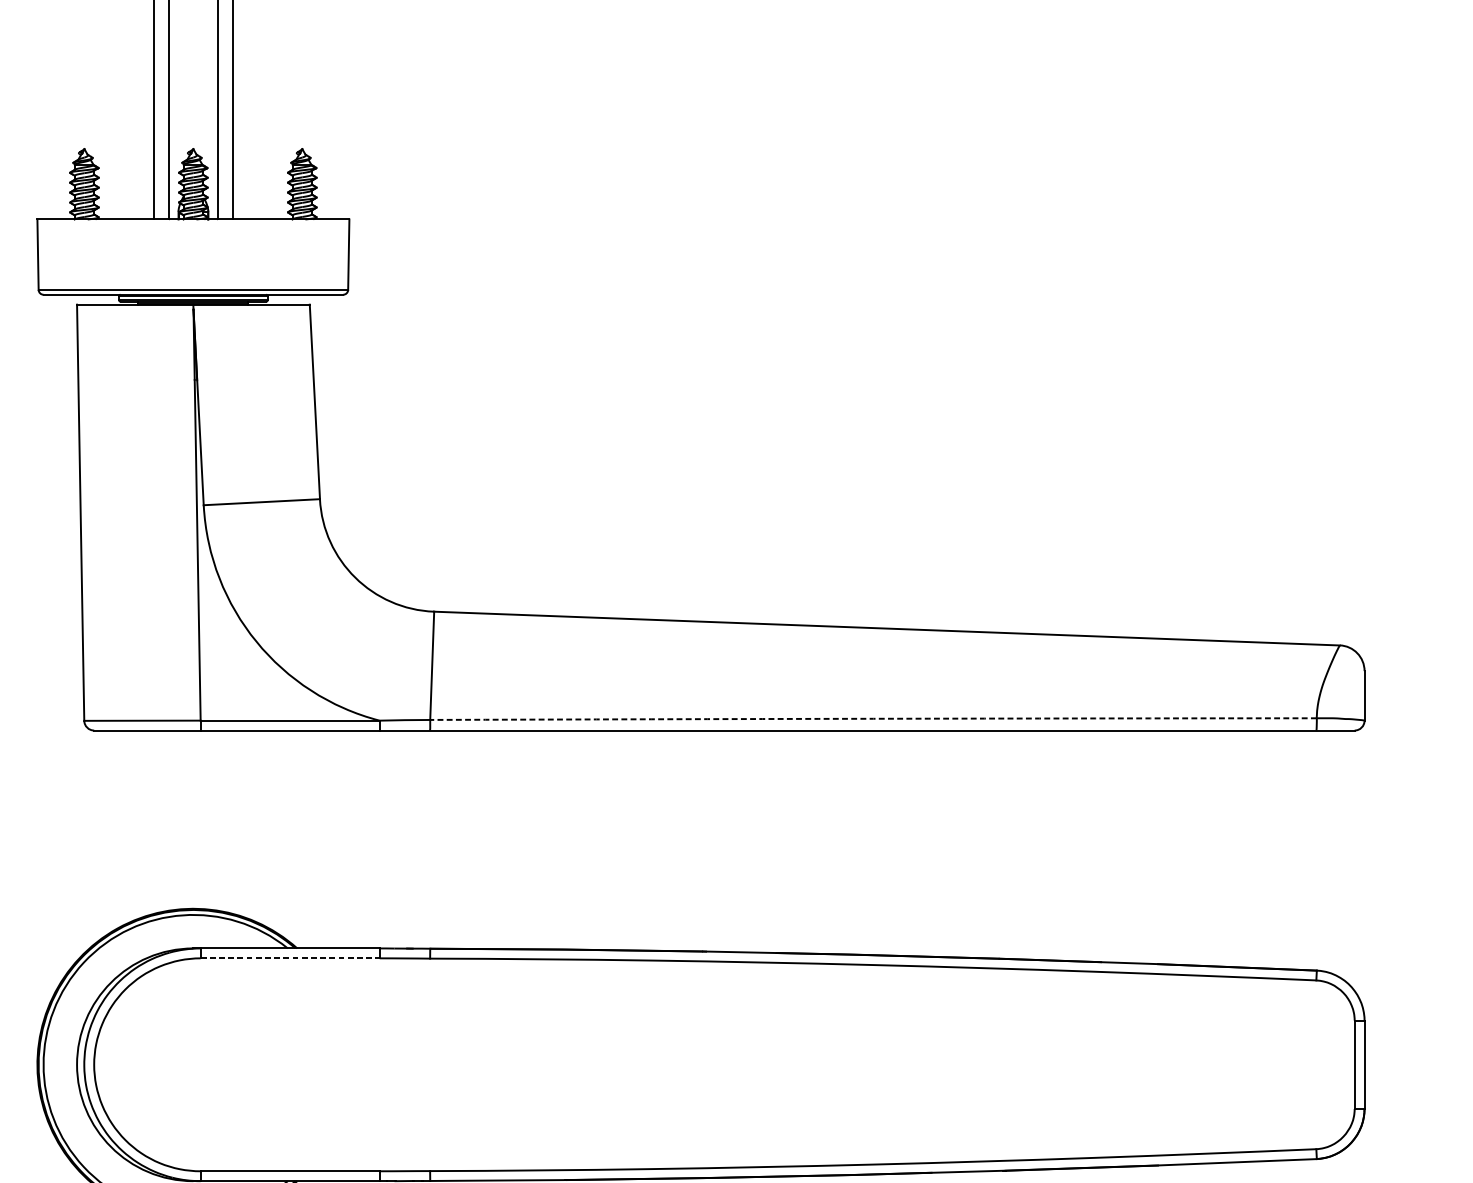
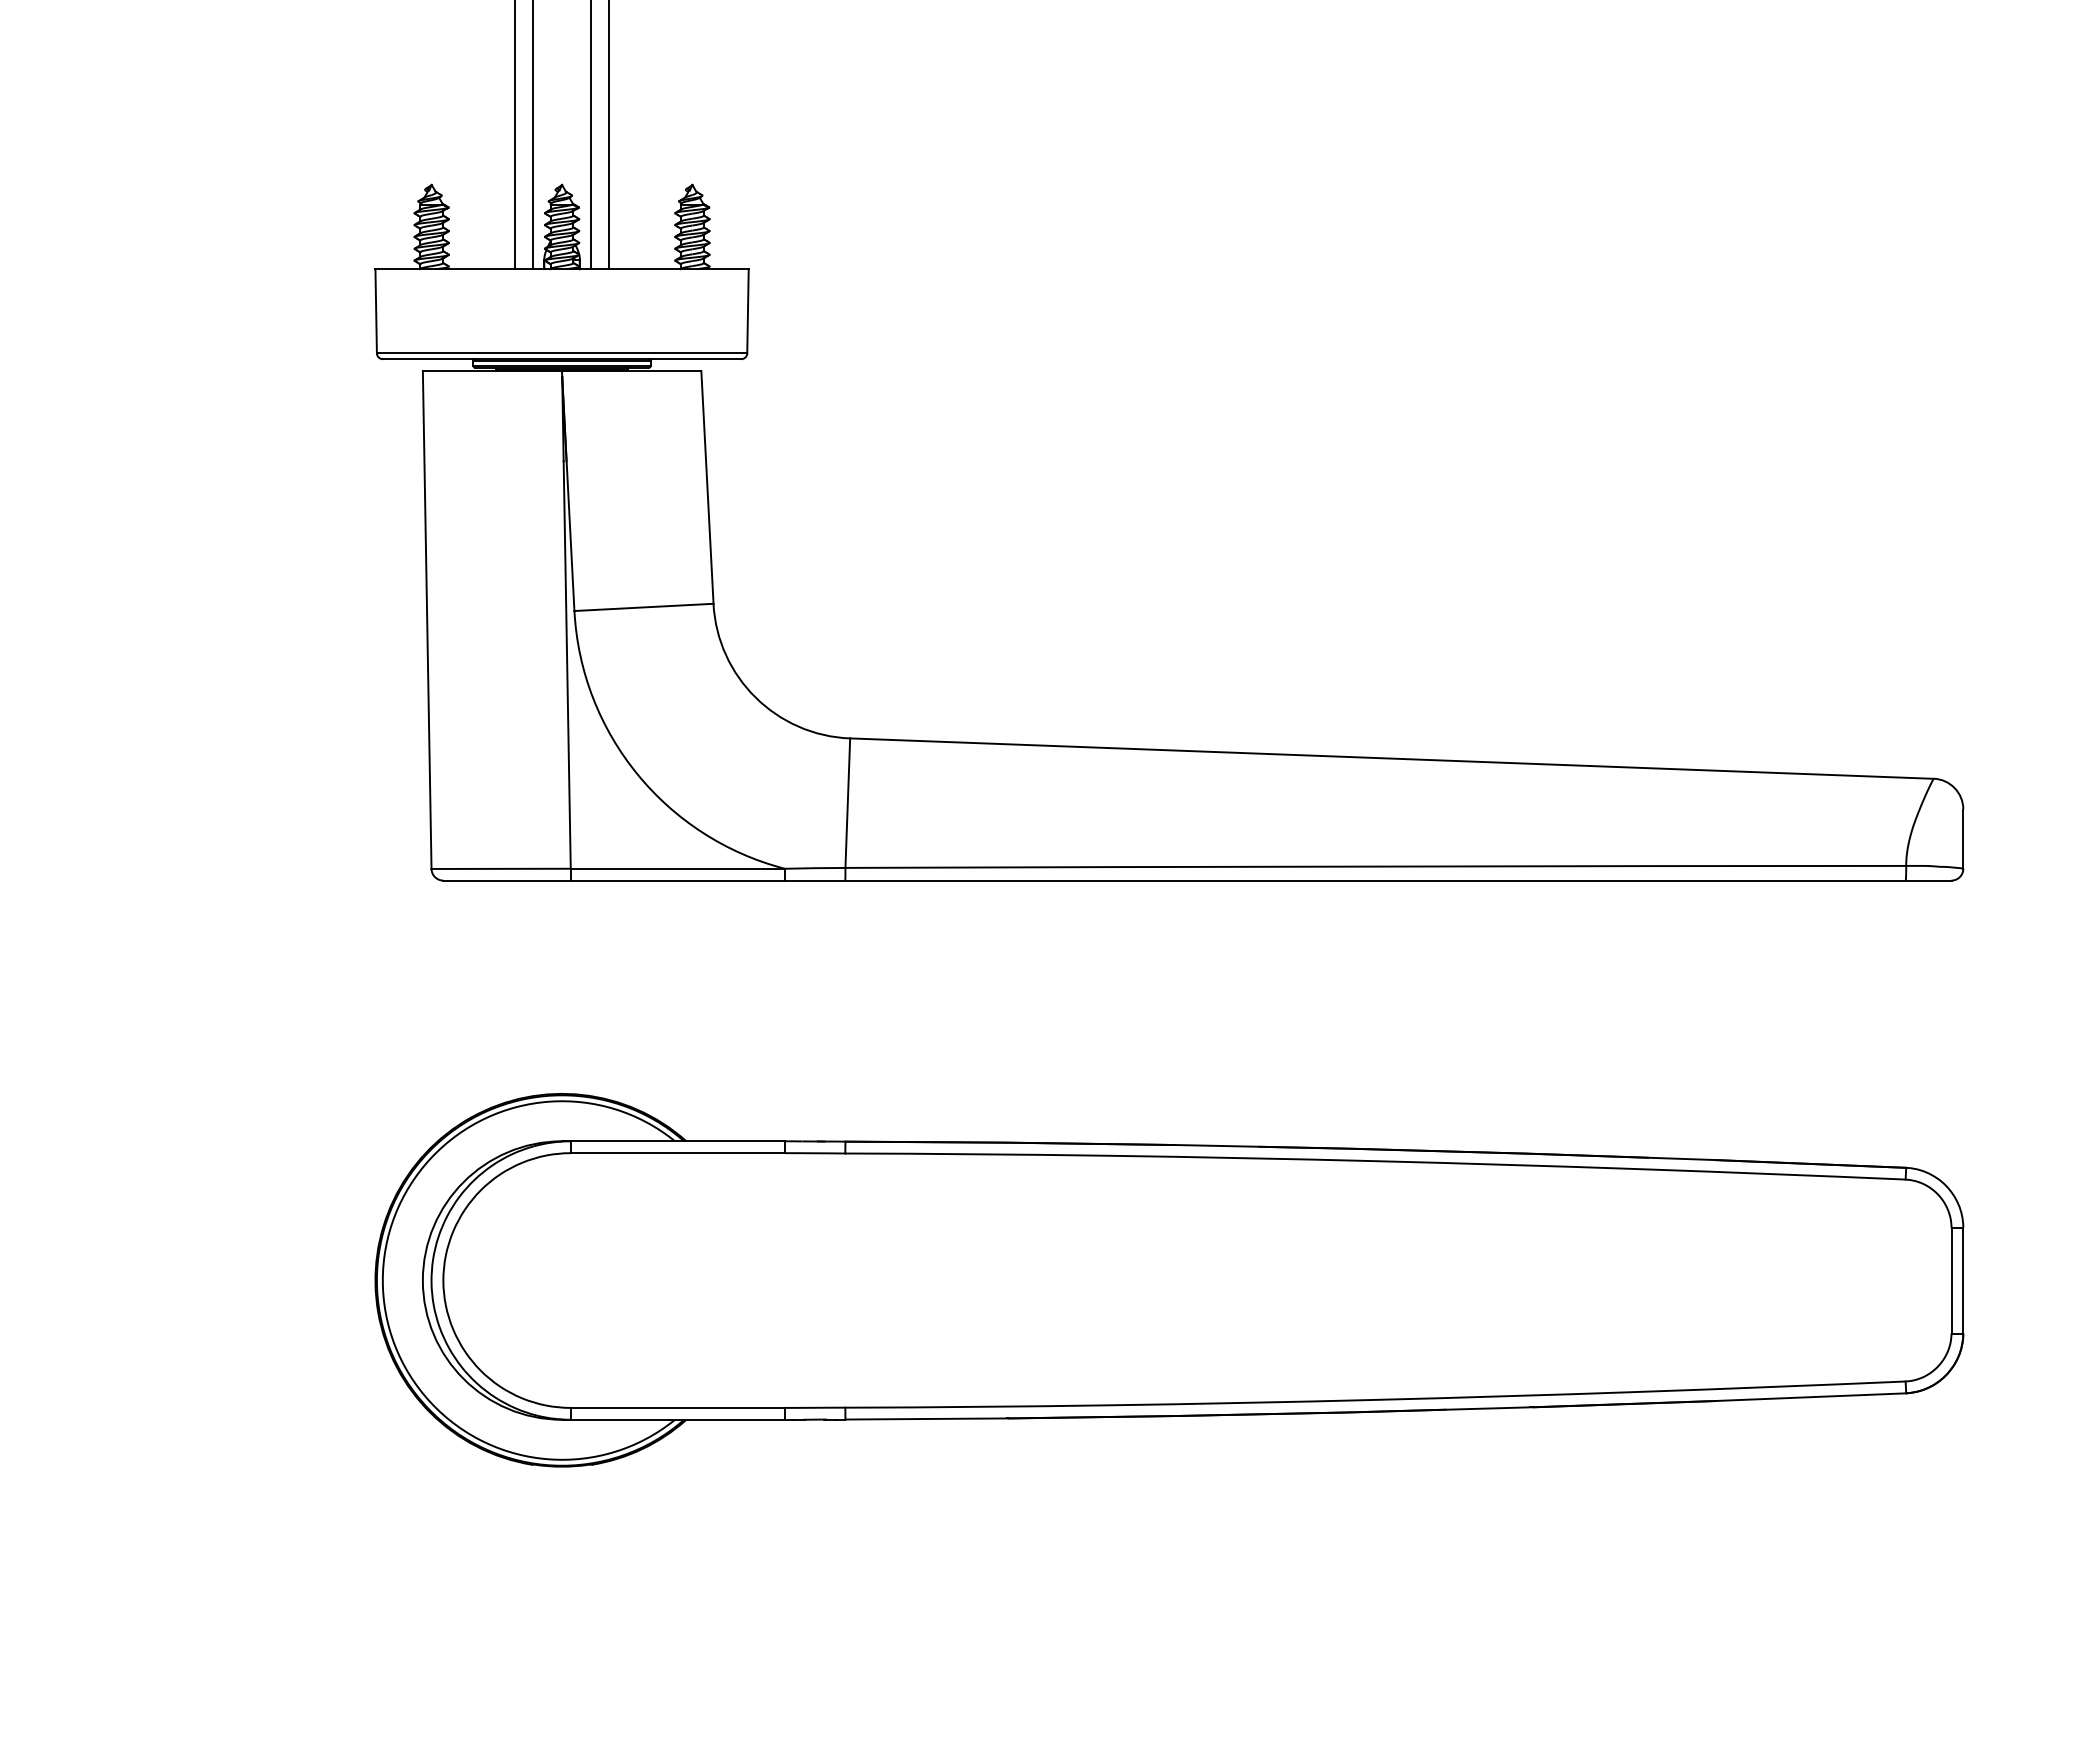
arc: (873, 718) -> (1375, 866), dashed -> solid
line: (290, 958) -> (678, 1153), dashed -> solid

